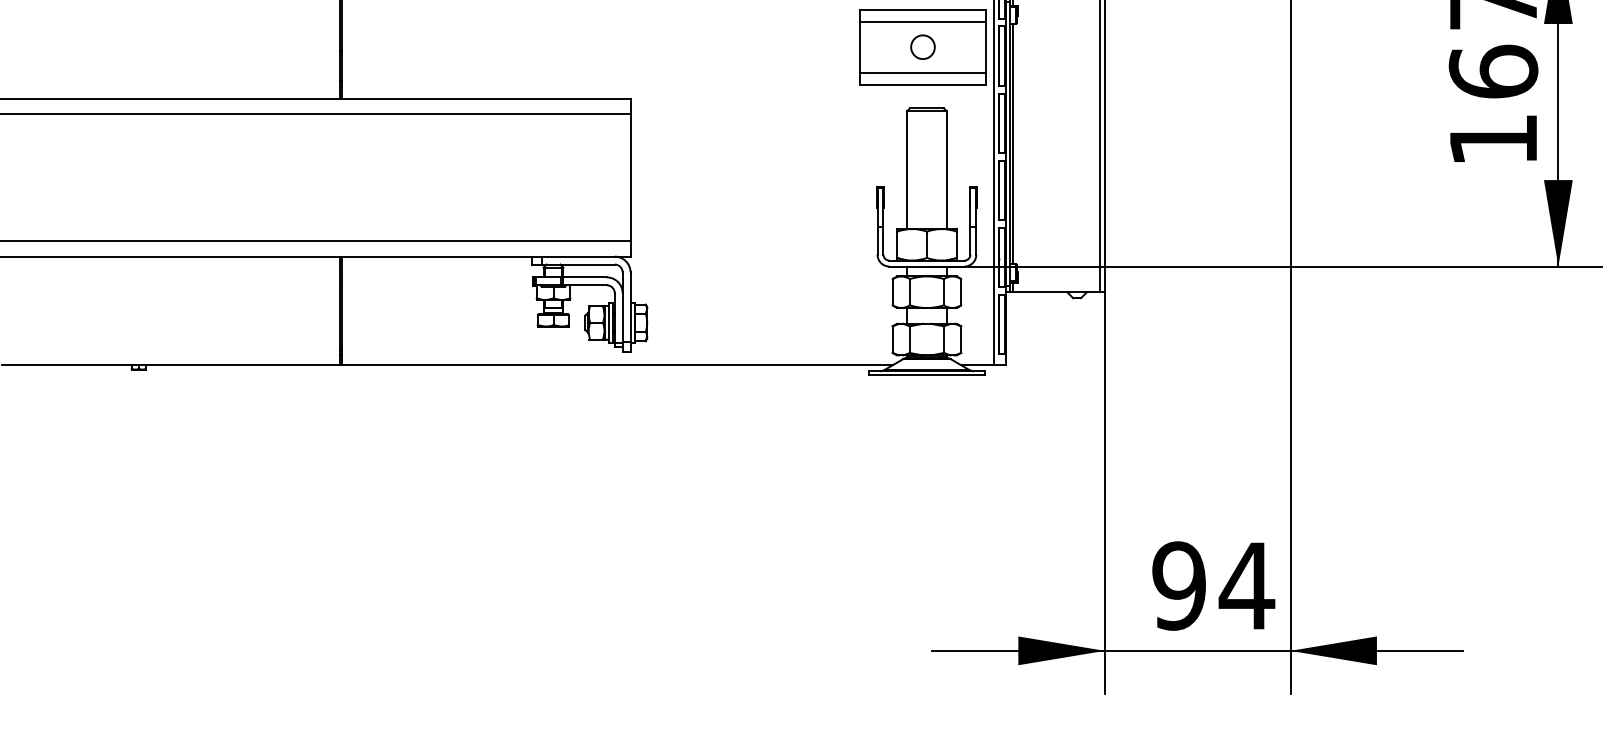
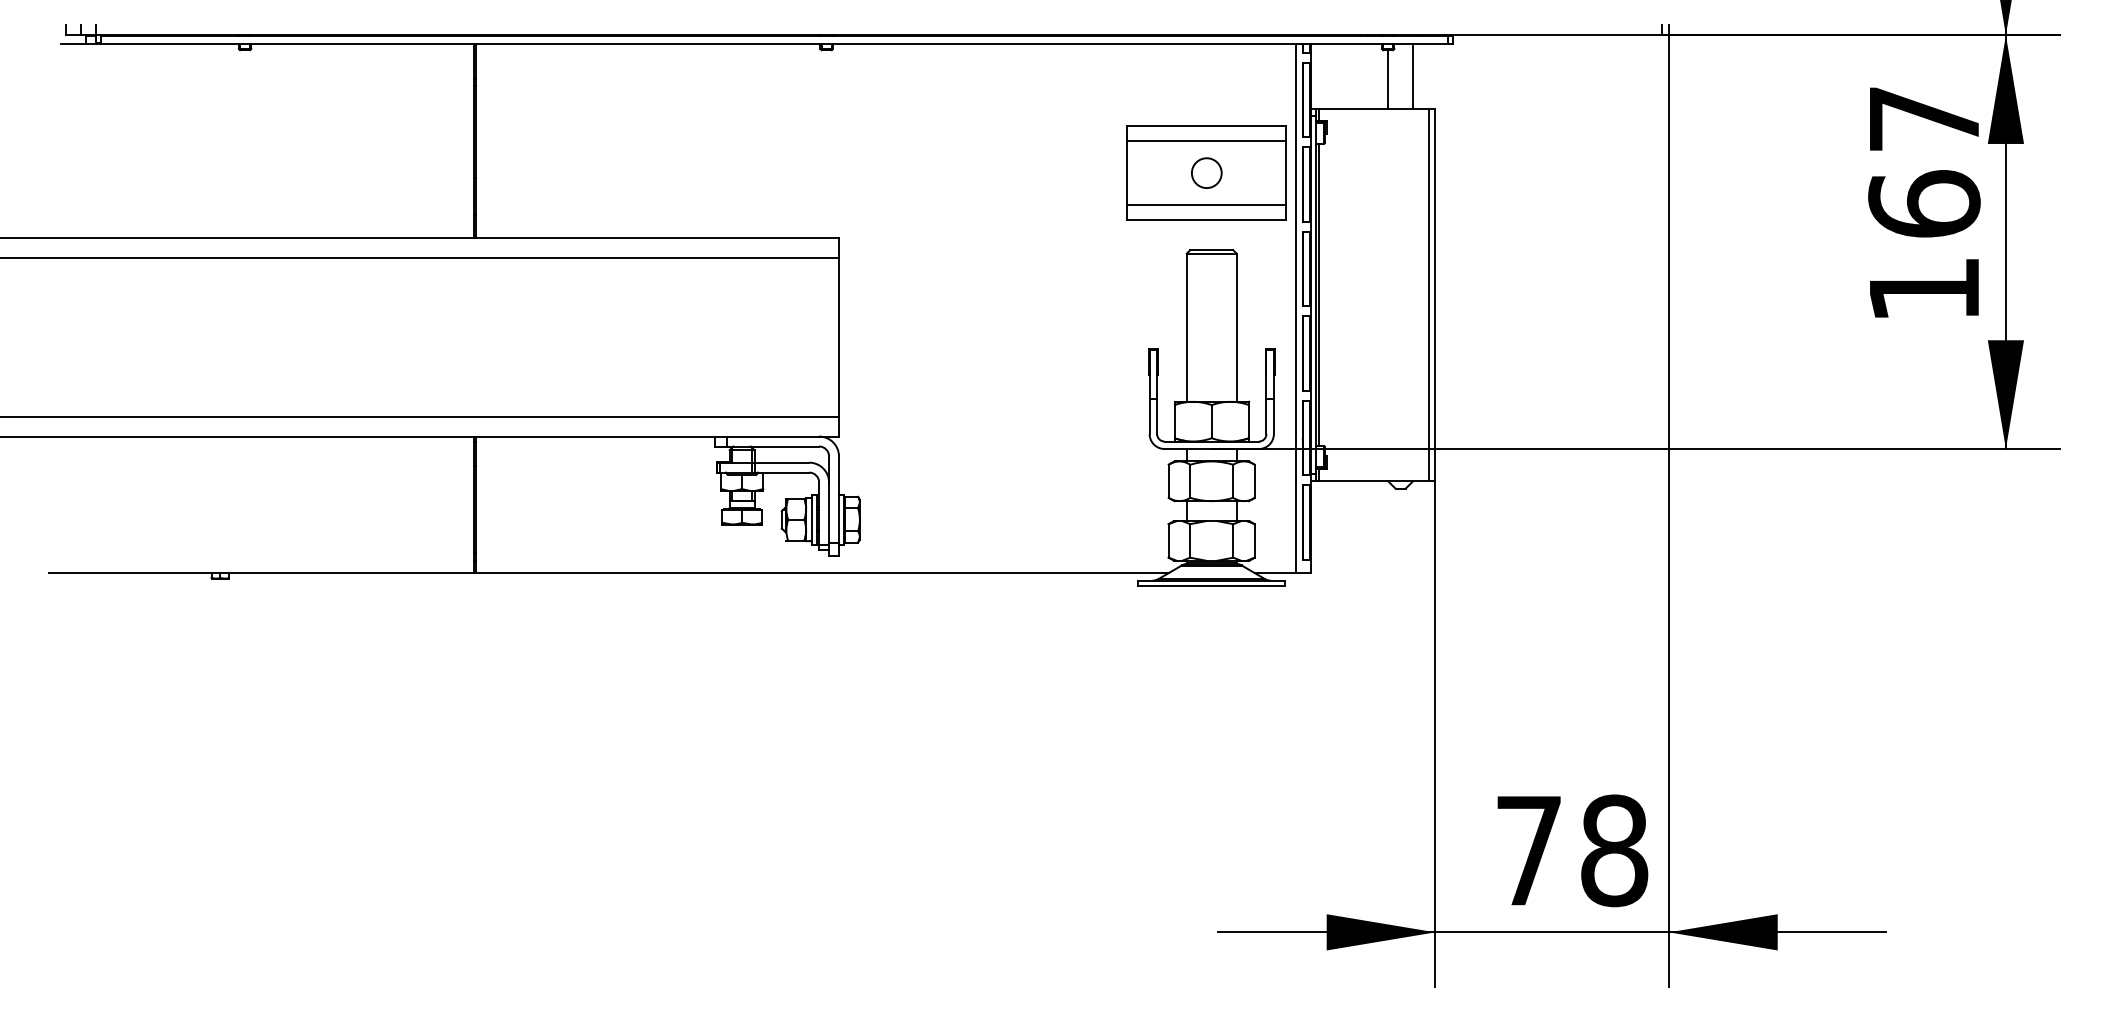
text: (1213, 585) -> (1572, 850), 94 -> 78

